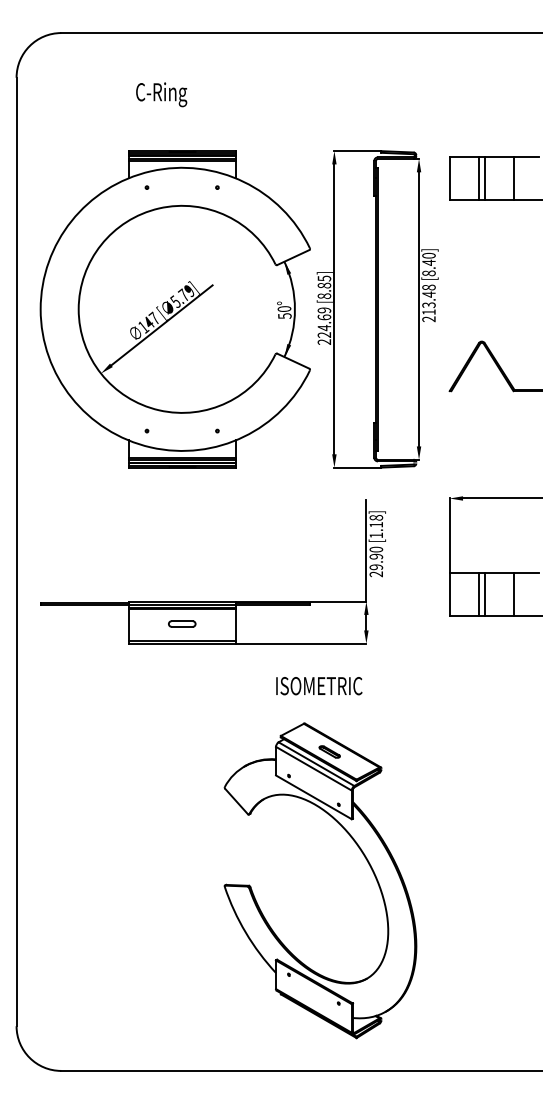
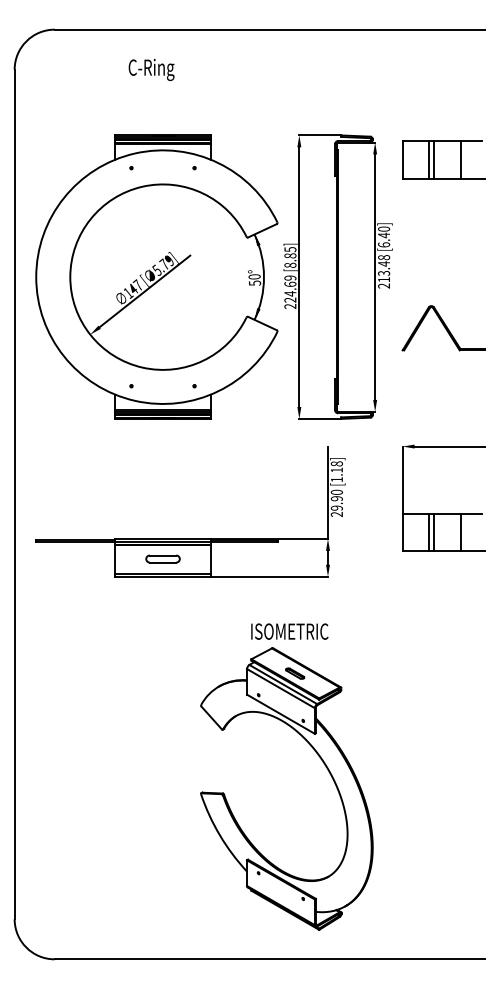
text: (161, 94) -> (151, 69), moved
text: (428, 272) -> (383, 244), [8.40] -> [6.40]
part: (181, 623) -> (162, 558), size x1.4
text: (318, 685) -> (289, 631), moved

